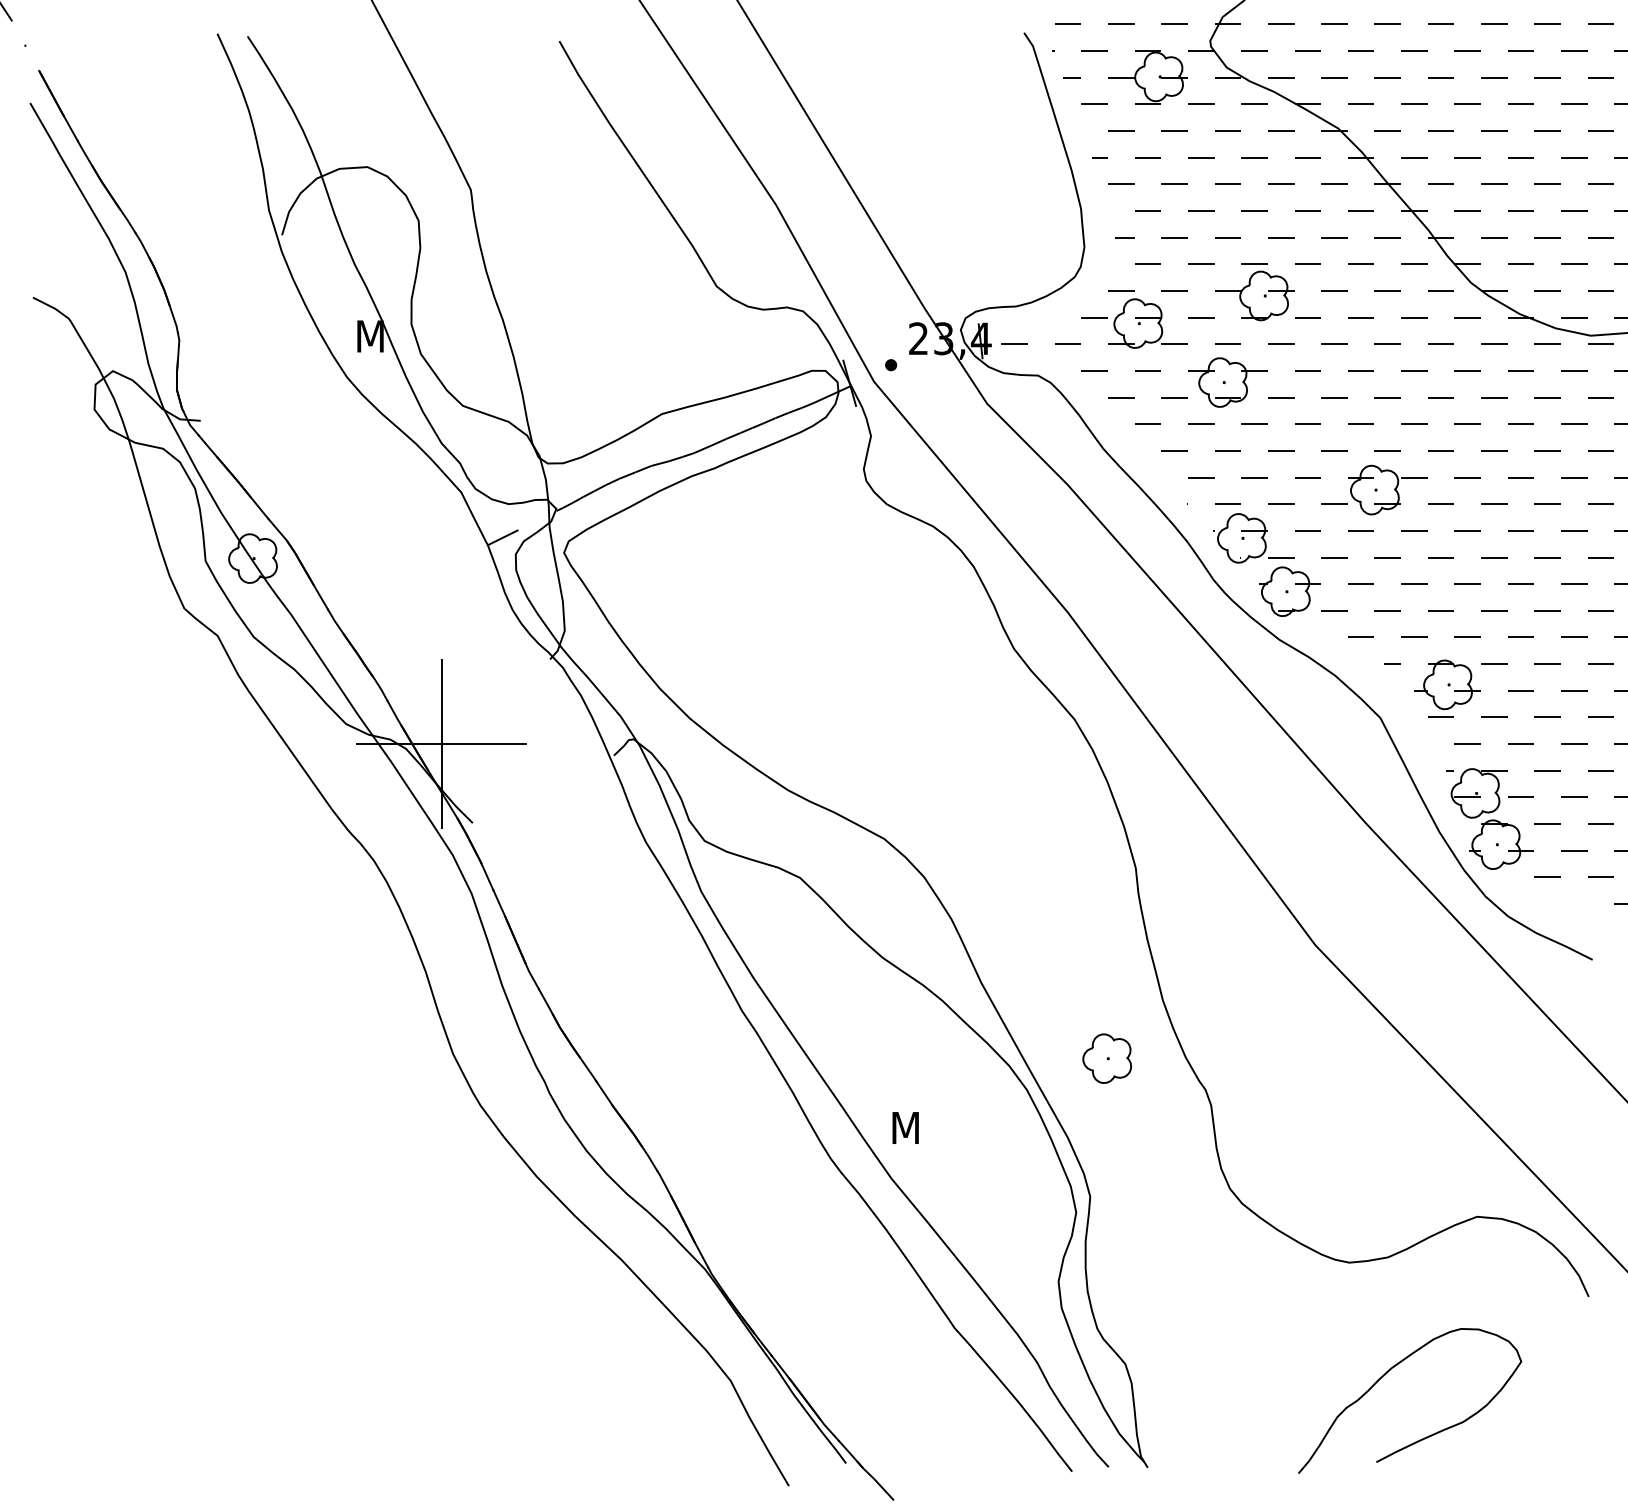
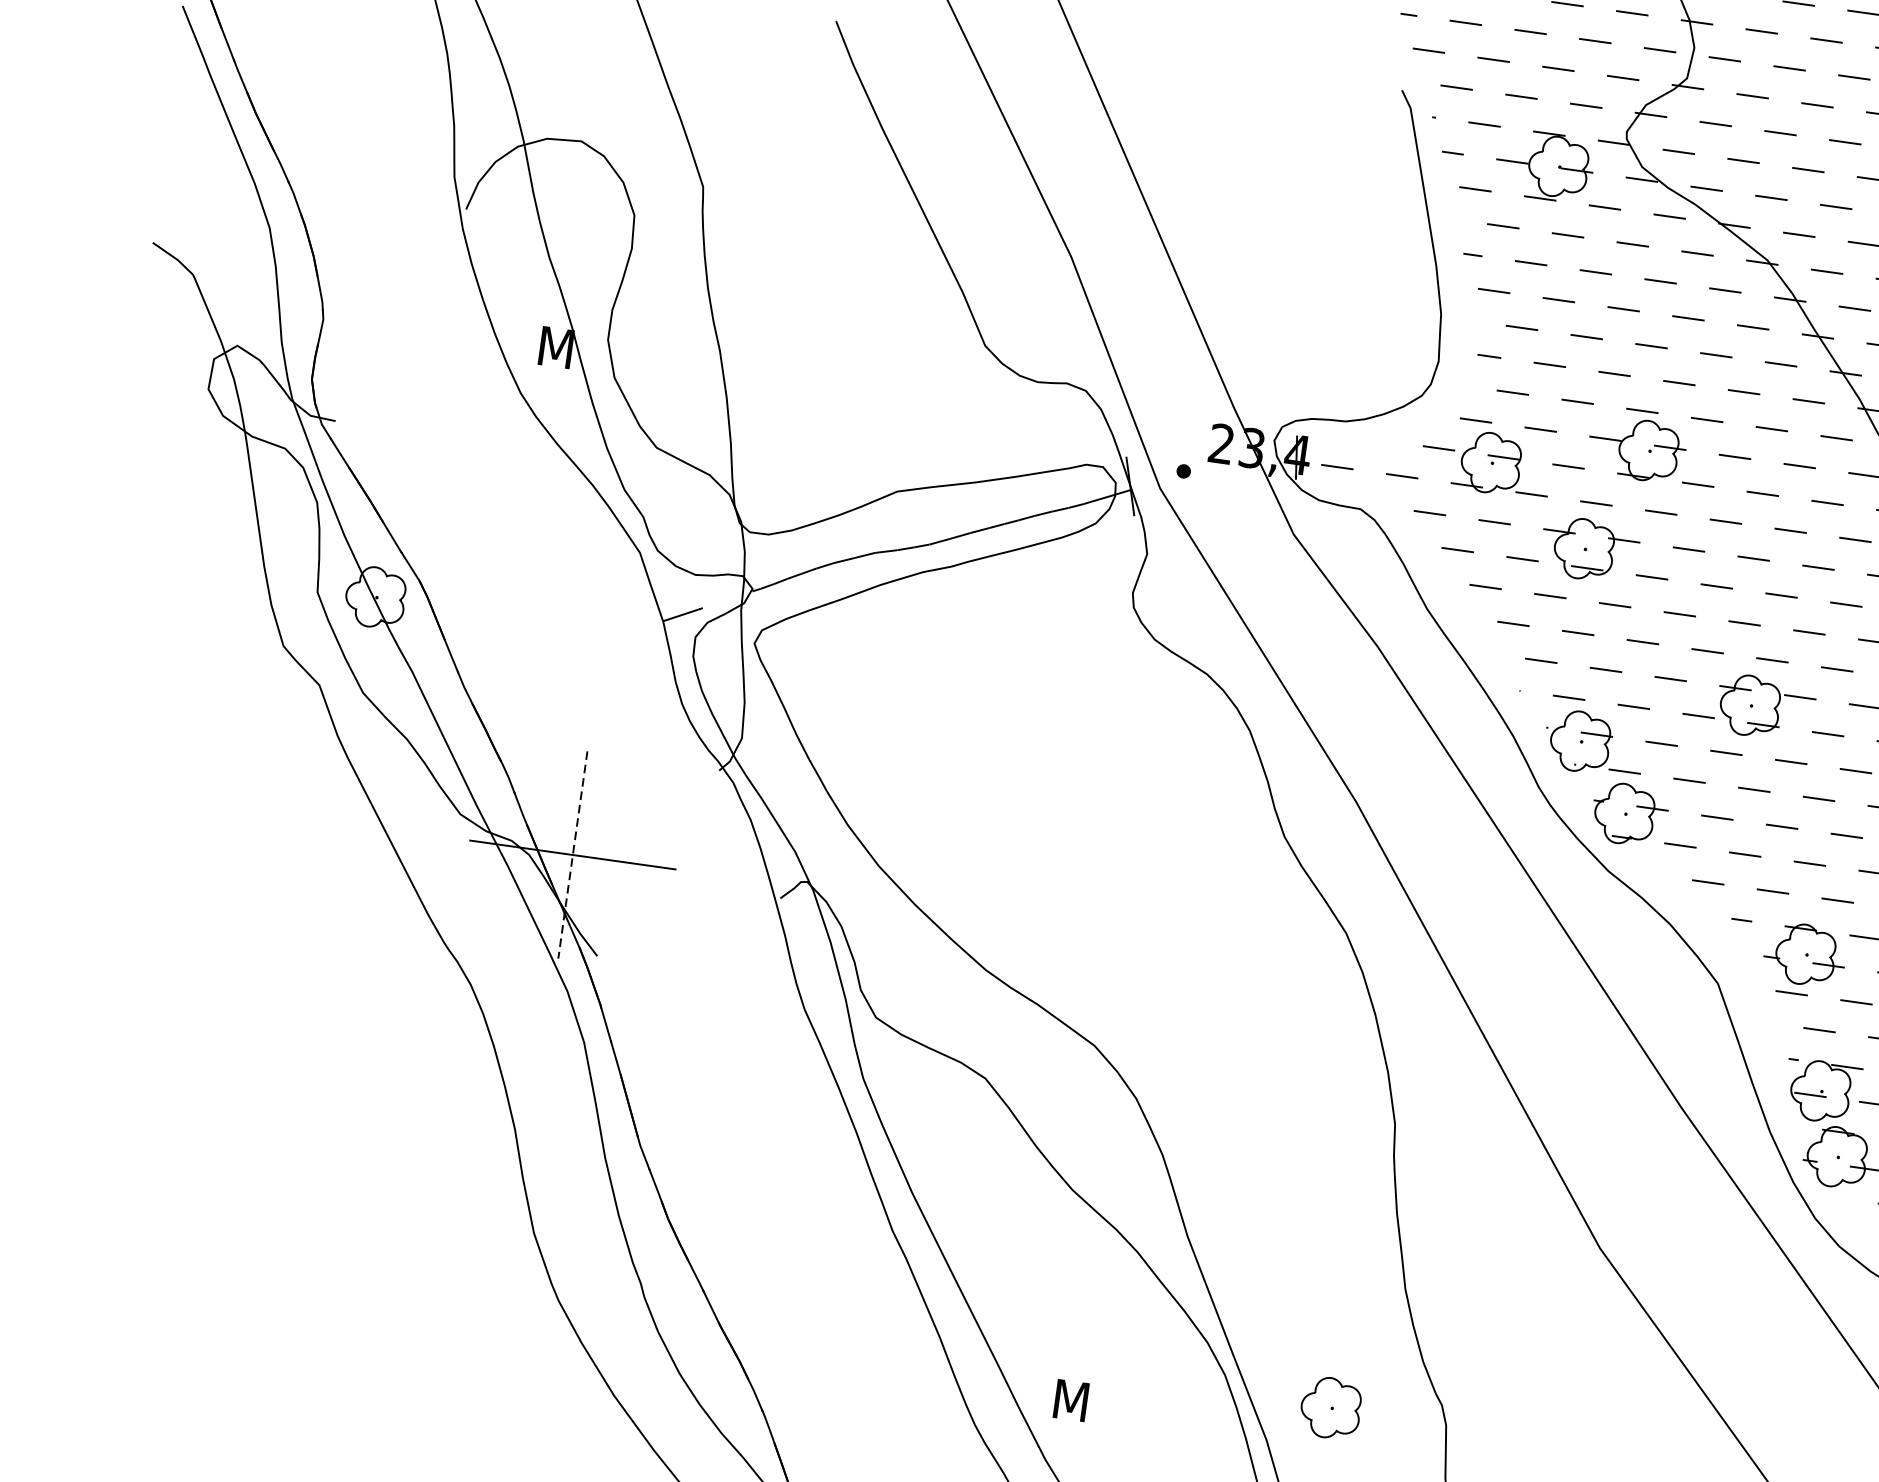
line: (441, 744) -> (572, 855), solid -> dashed
part: (1107, 1058) -> (1331, 1407), moved

